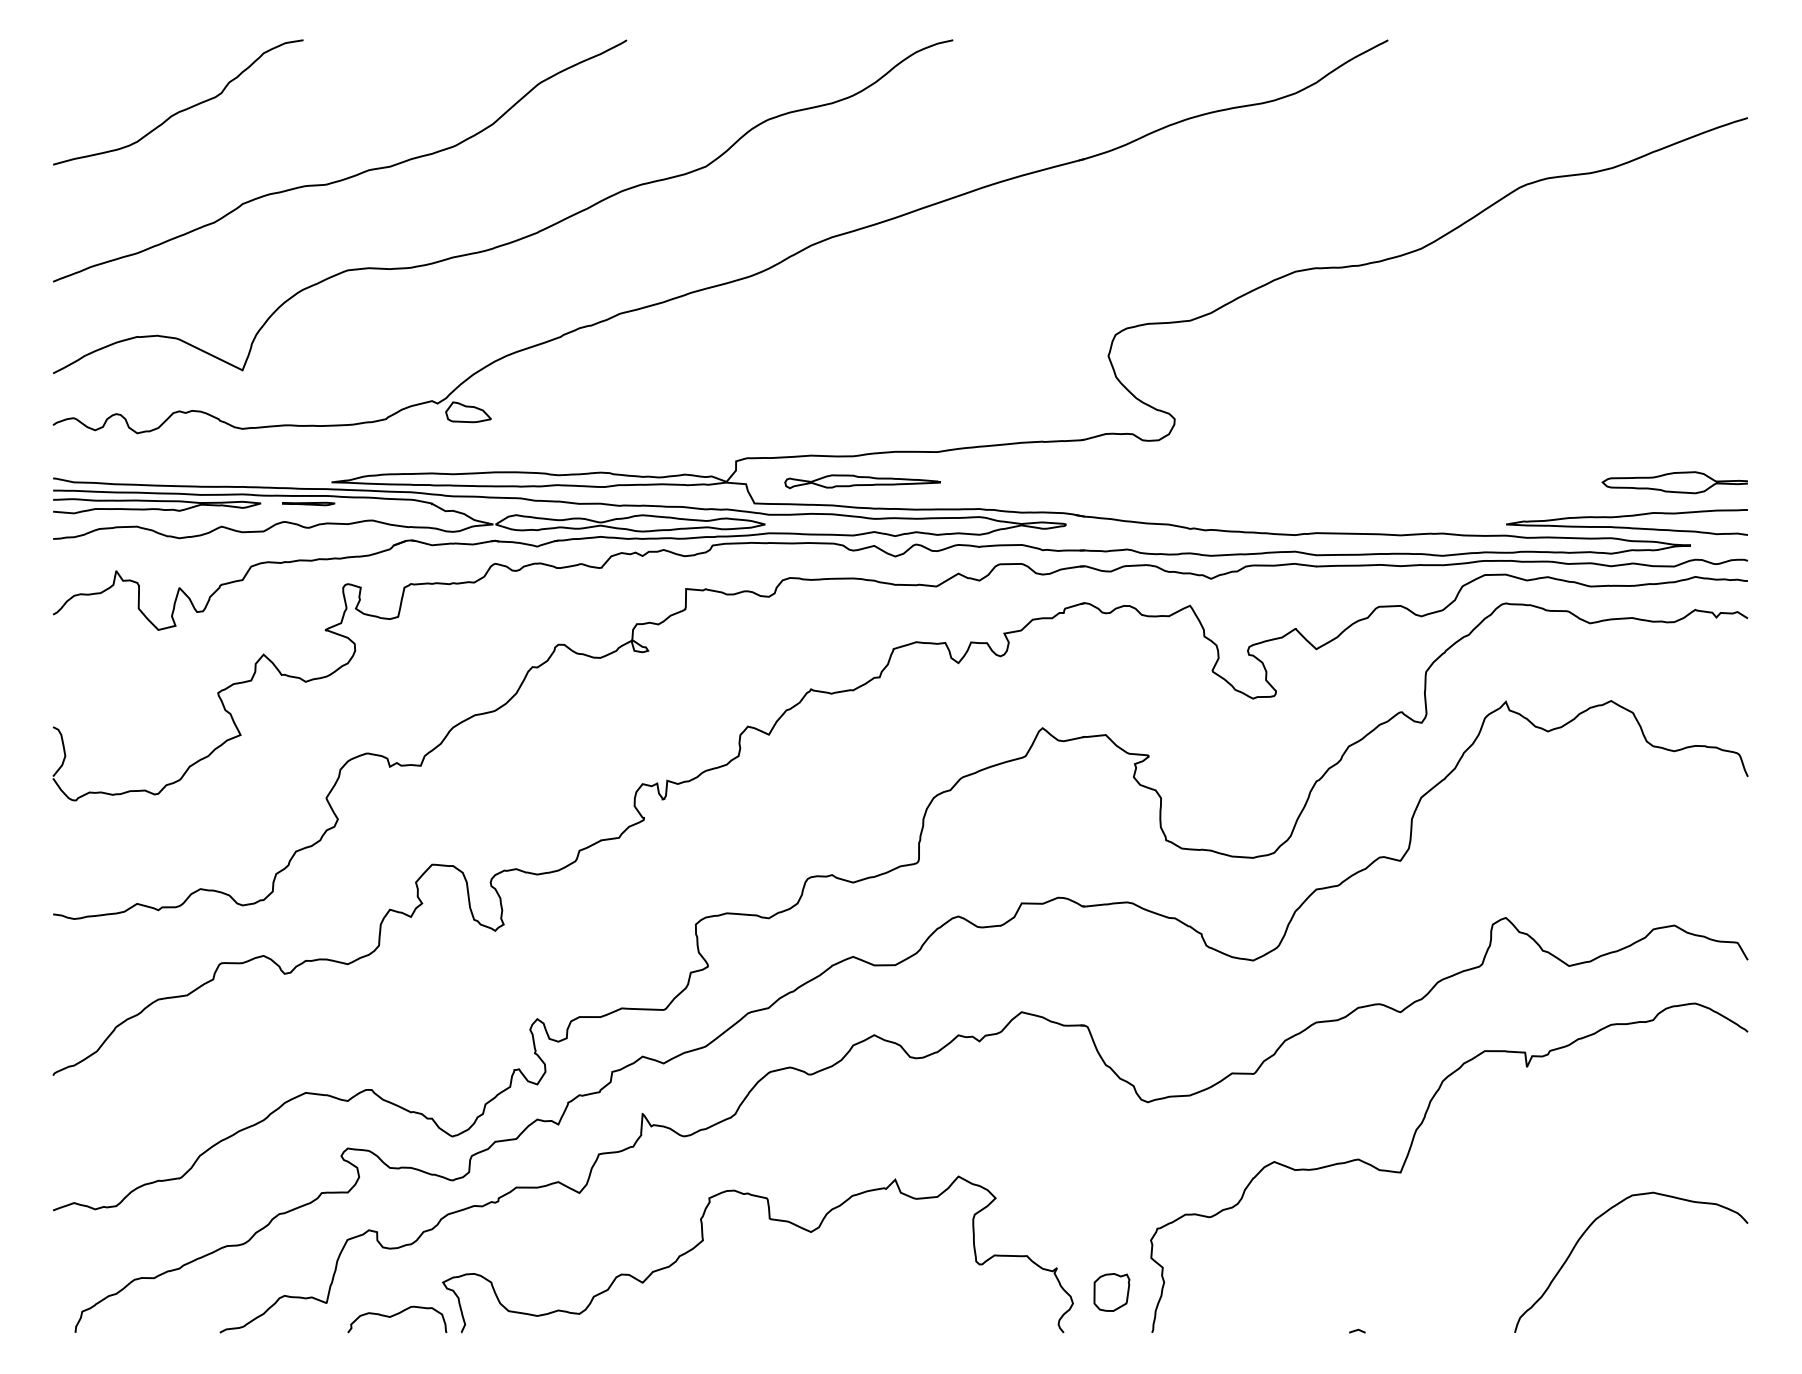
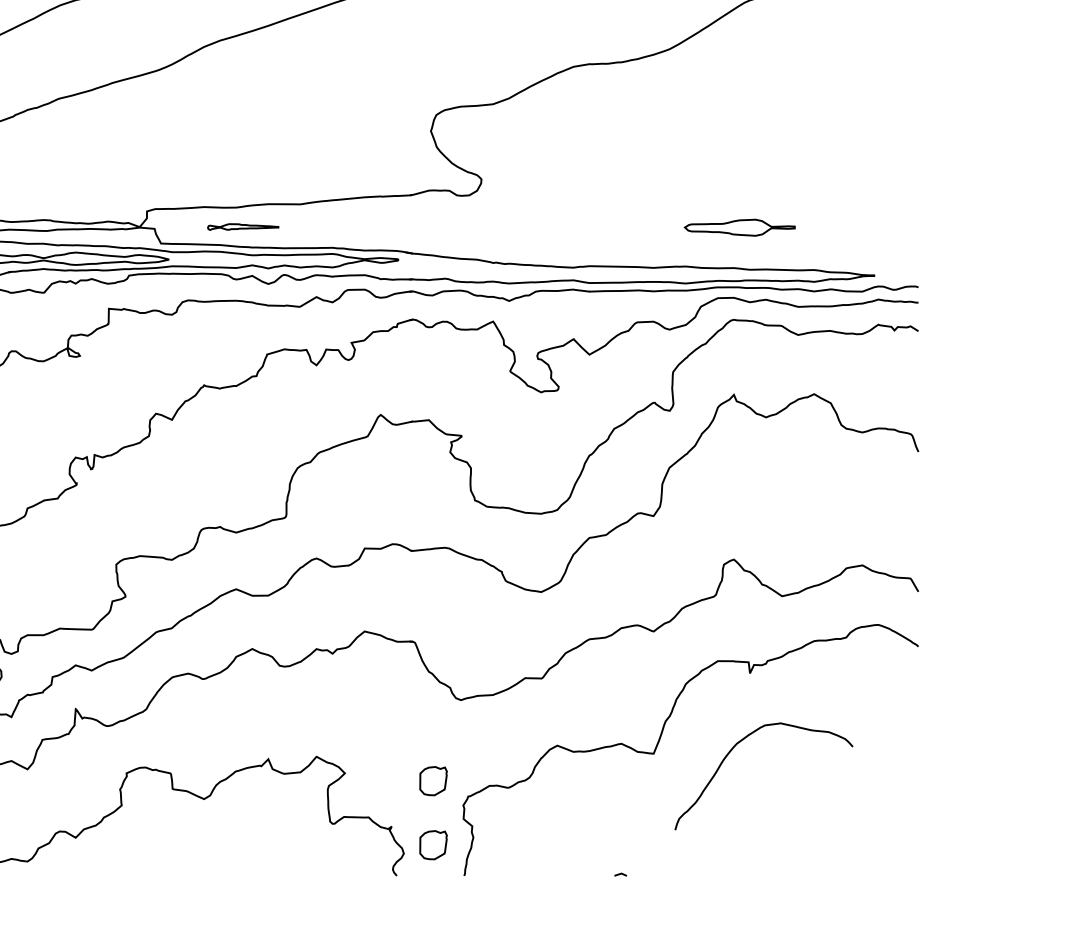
curve: (1673, 474) -> (739, 221), moved
part: (862, 481) -> (243, 226), size x0.6
curve: (1625, 526) -> (825, 261), removed
part: (1111, 1208) -> (433, 781), added
curve: (1588, 1229) -> (731, 751), moved

